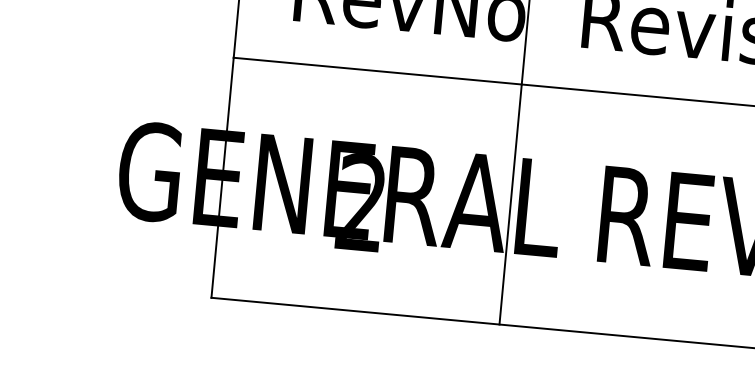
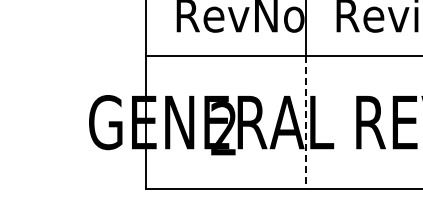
line: (509, 205) -> (305, 122), solid -> dashed

